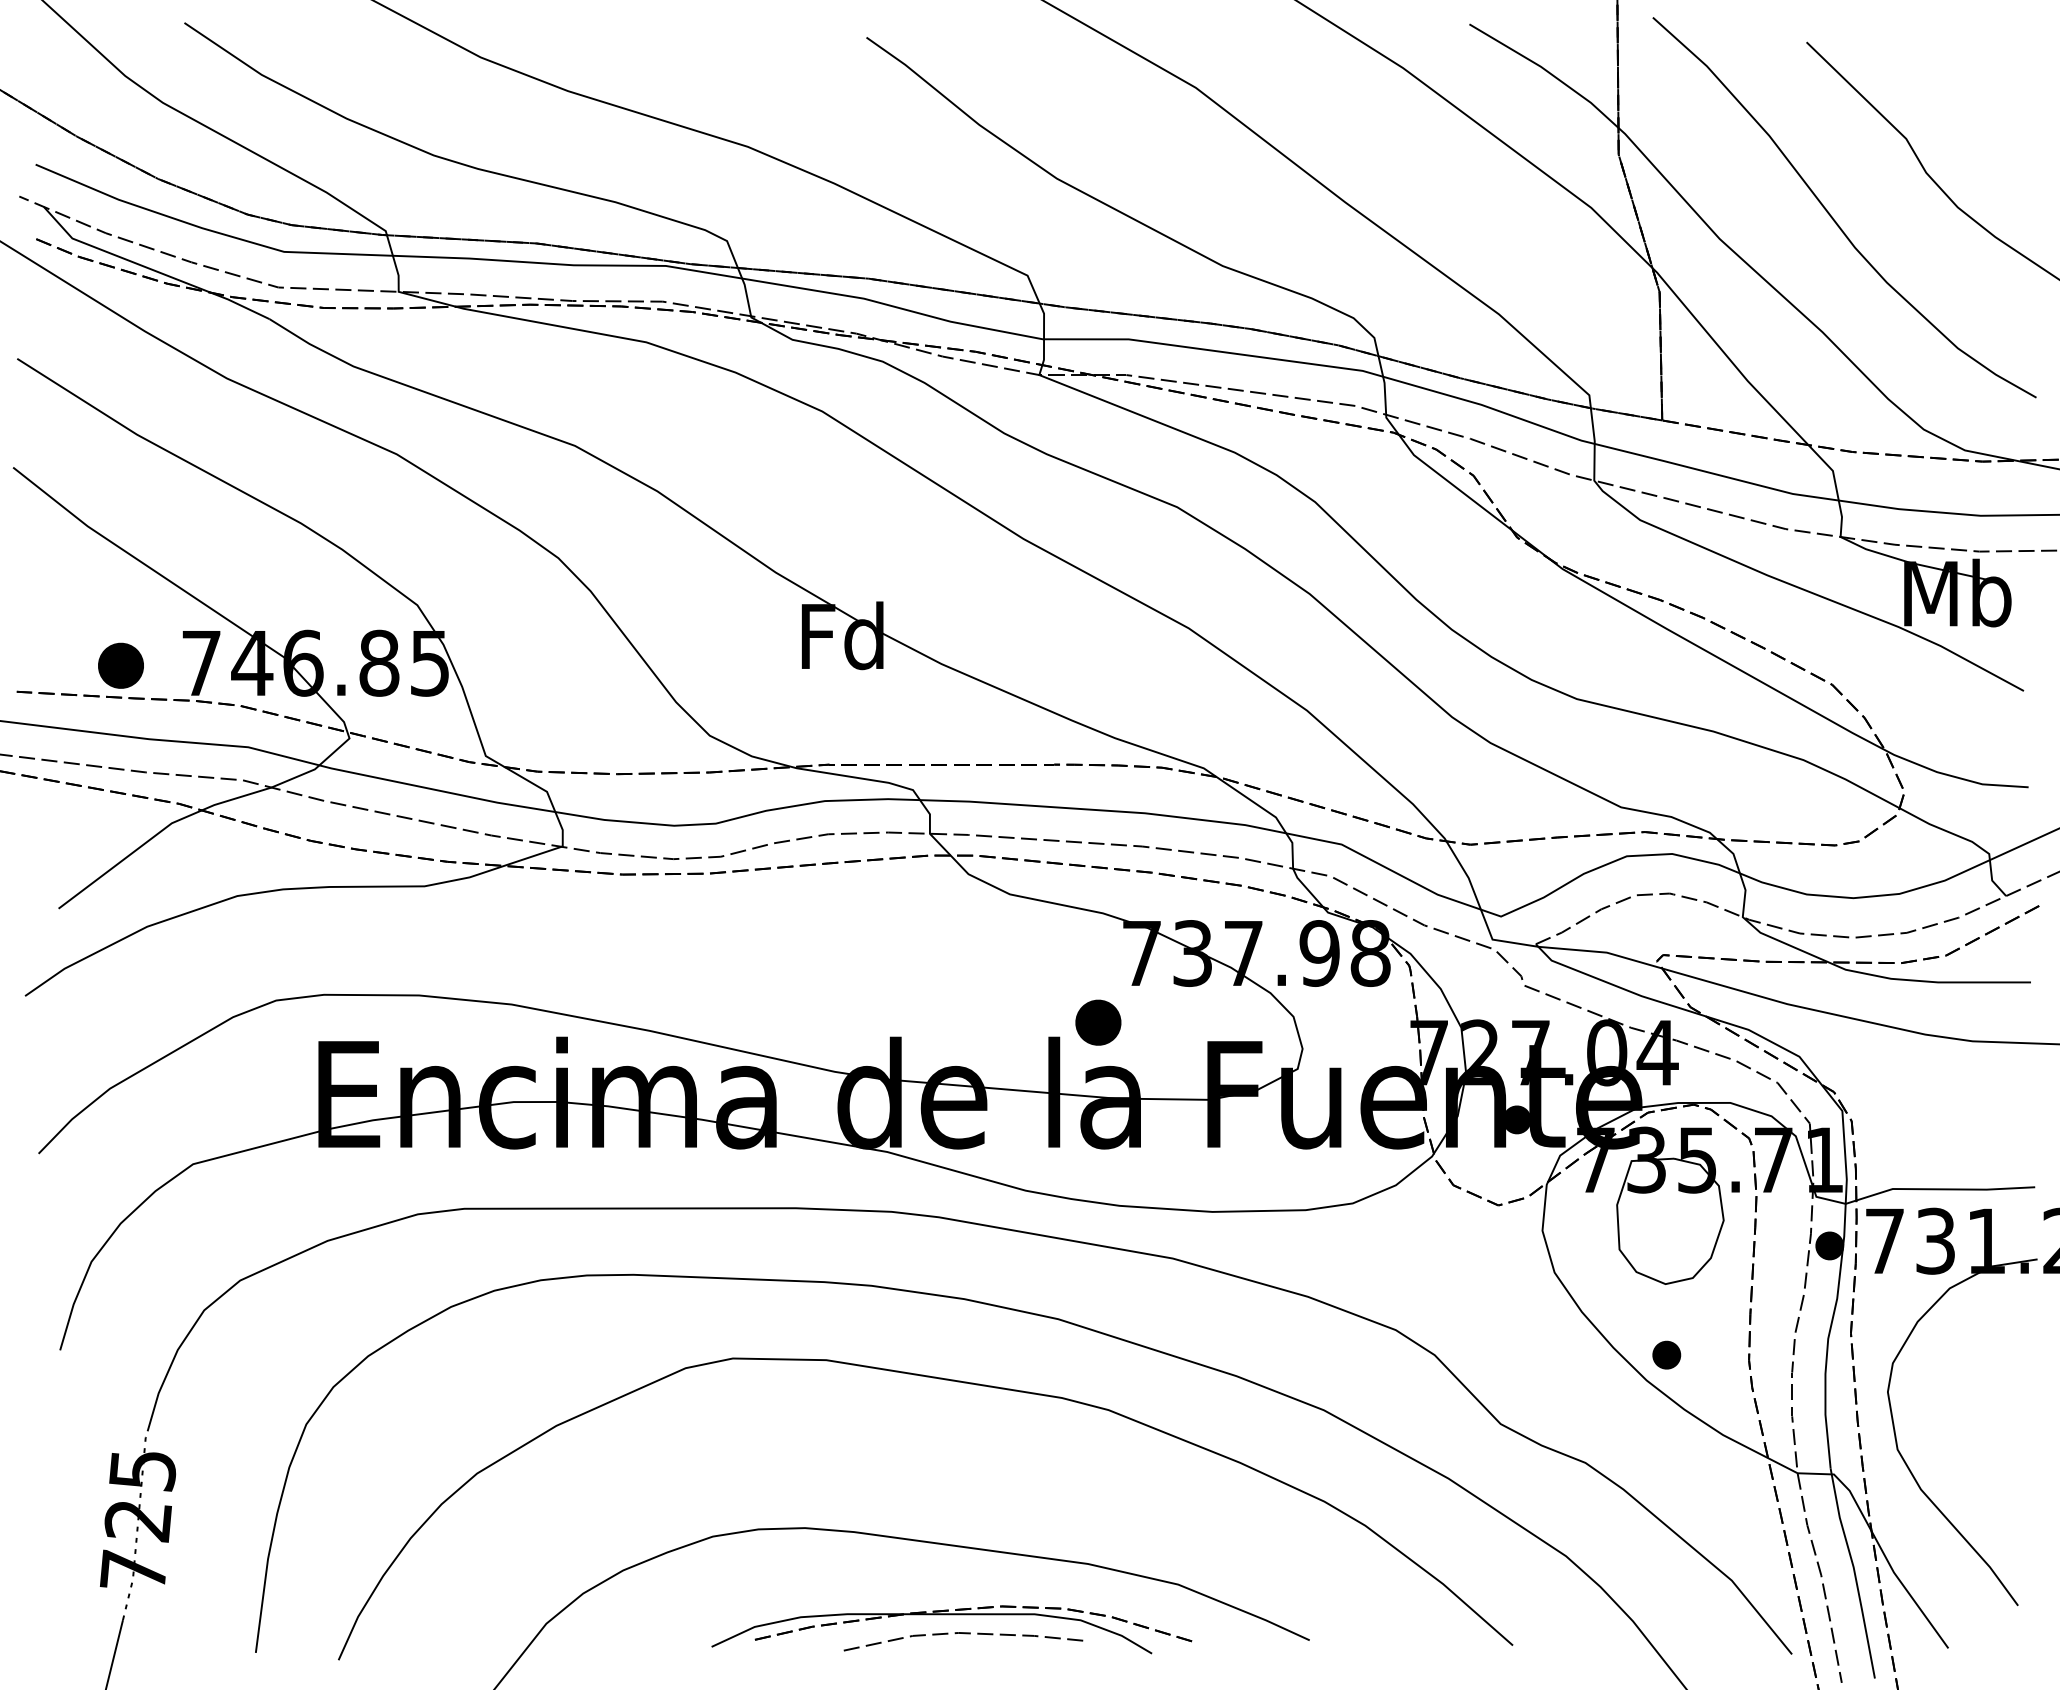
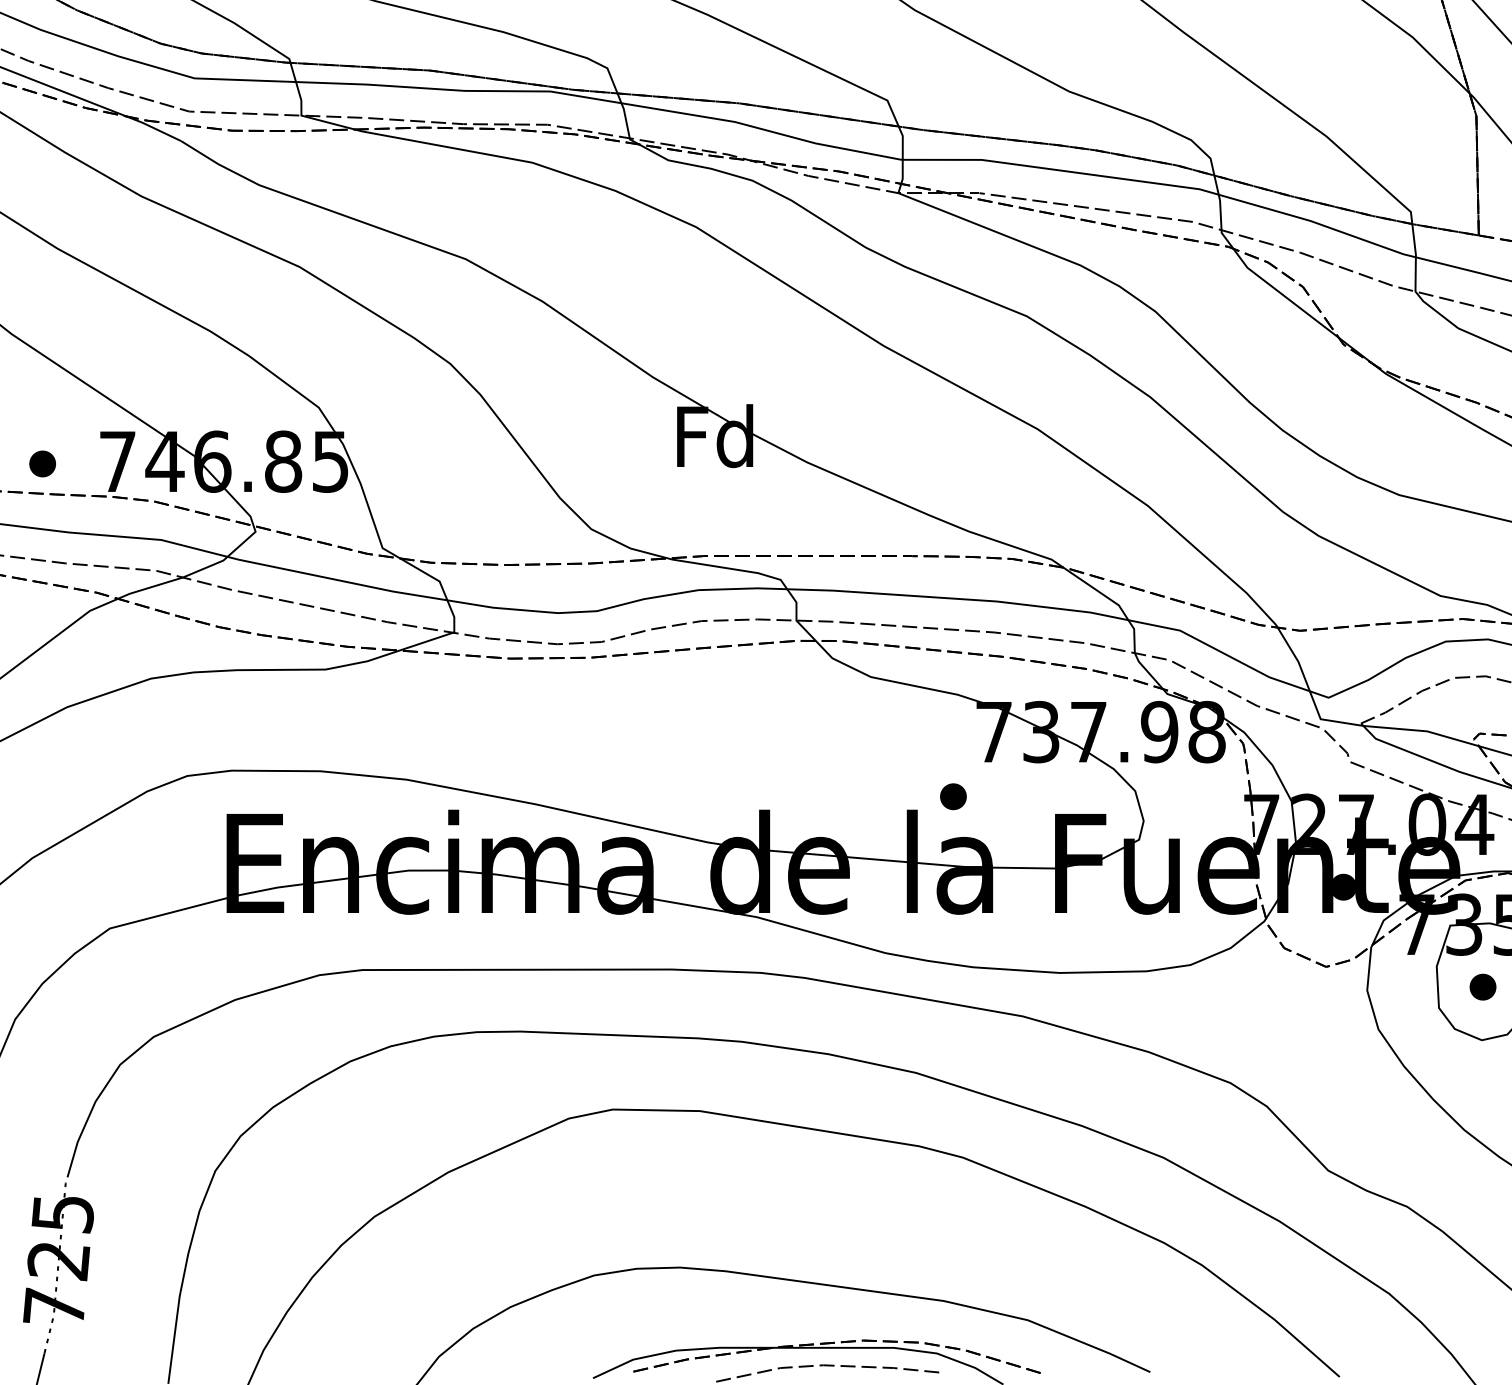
part: (120, 665) -> (42, 463), size x0.62
part: (1098, 1022) -> (953, 796), size x0.62
part: (1666, 1354) -> (1482, 986), moved

